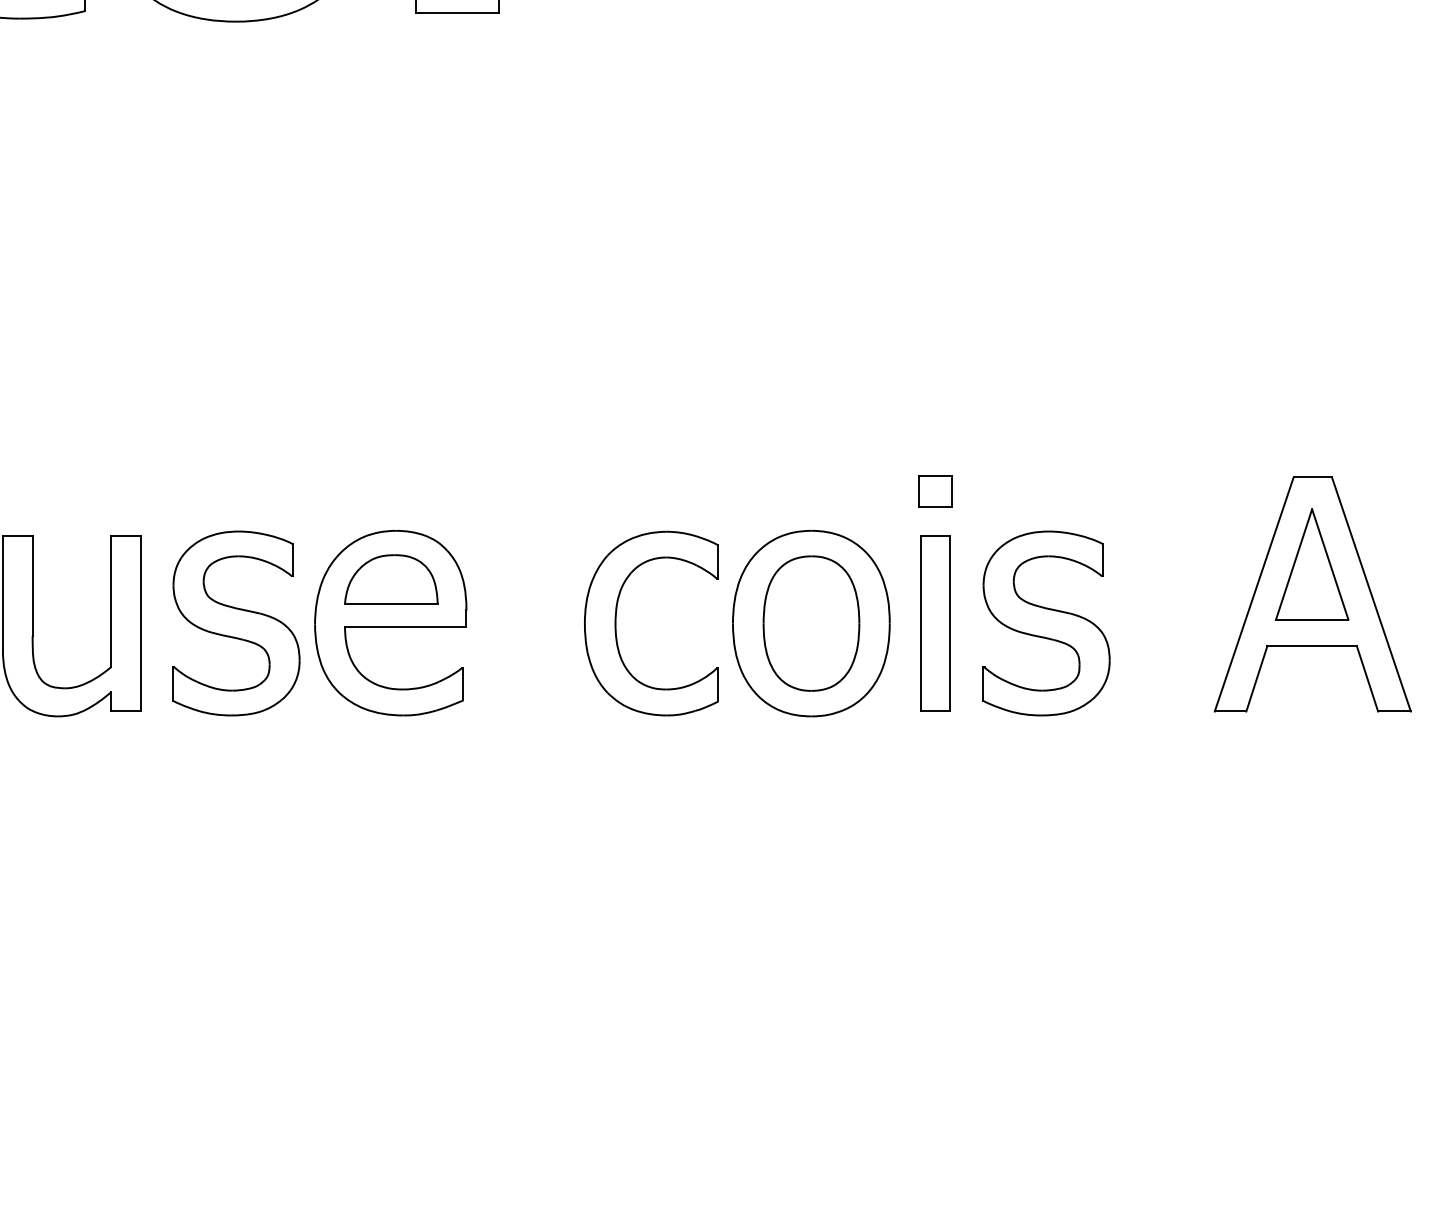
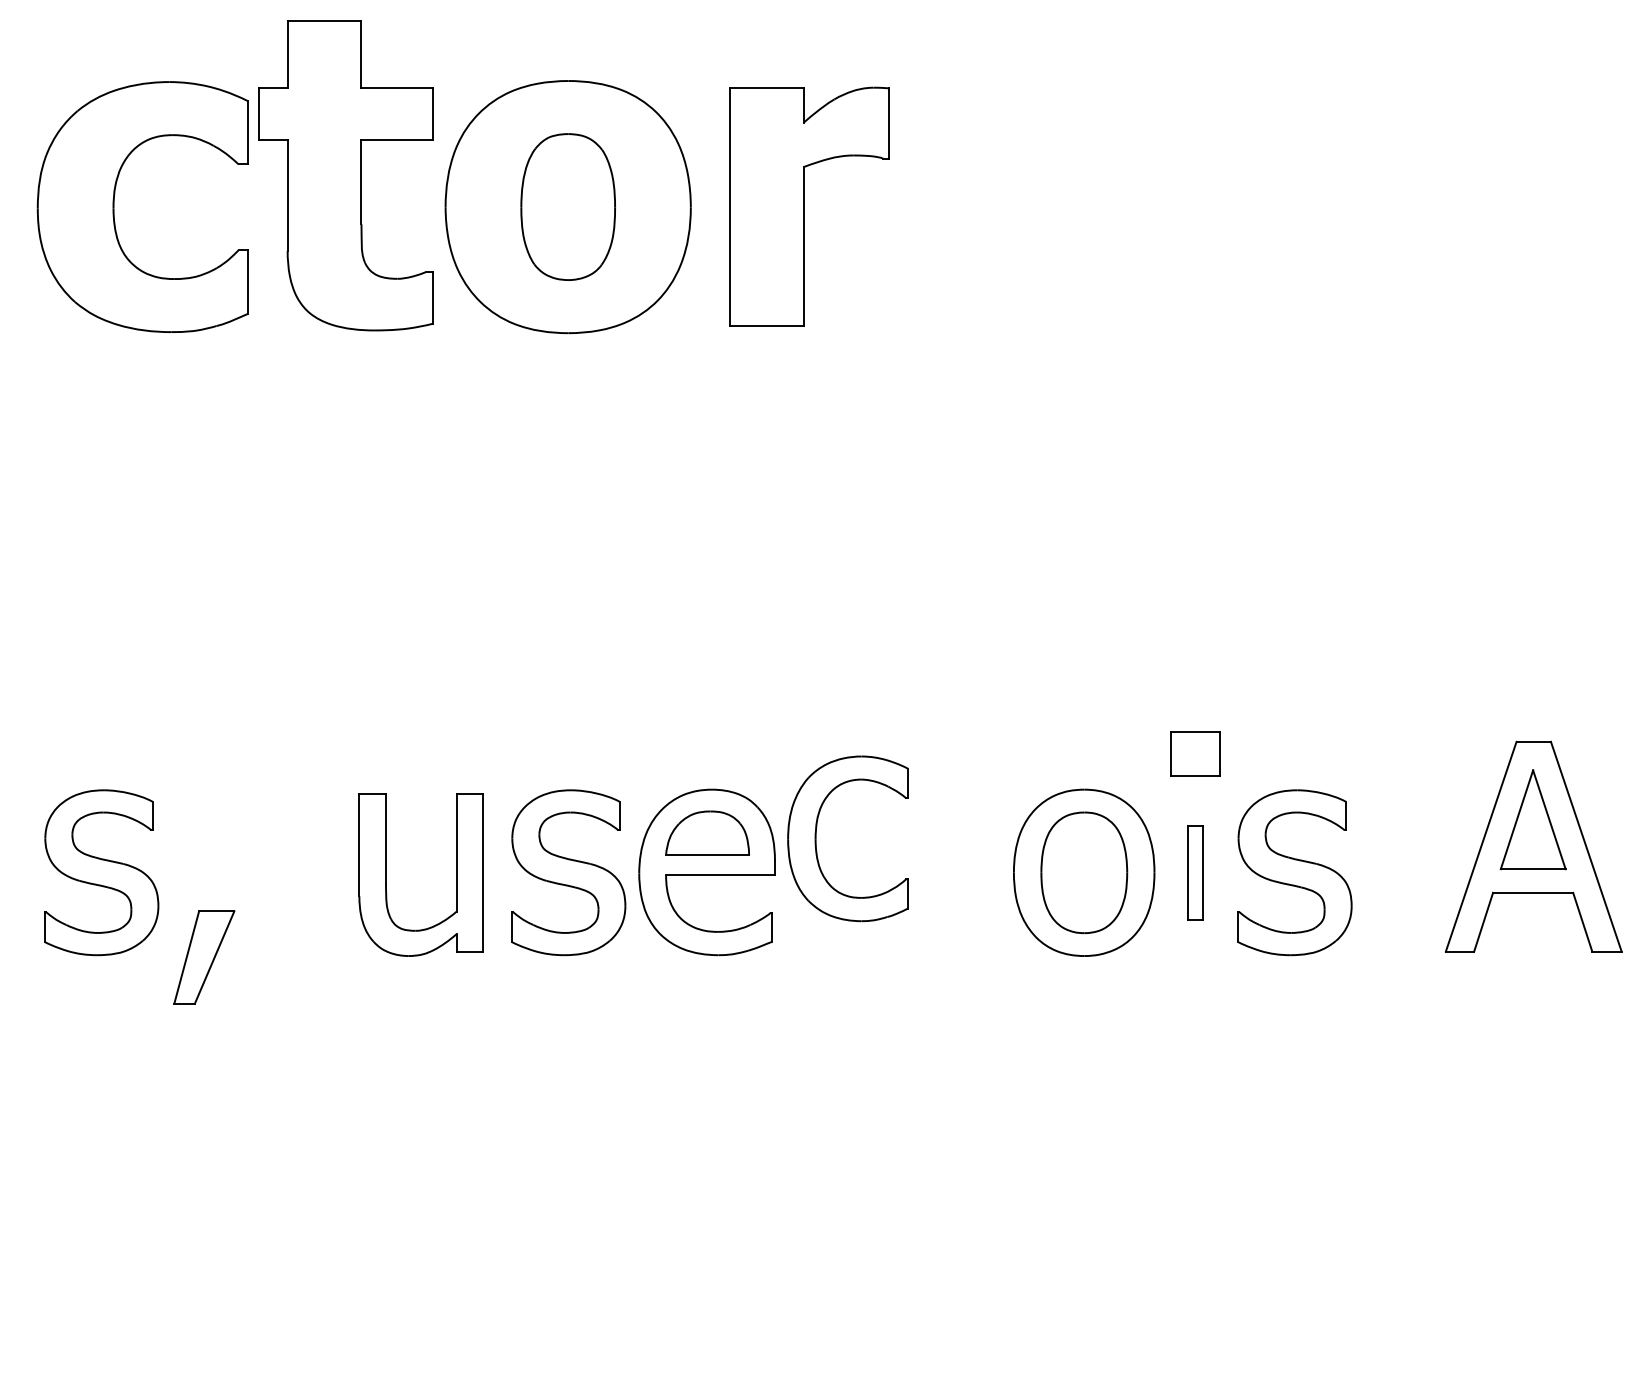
part: (935, 490) -> (1195, 753), size x1.6
part: (616, 623) -> (816, 838), moved
part: (935, 623) -> (1195, 872), size x0.6

